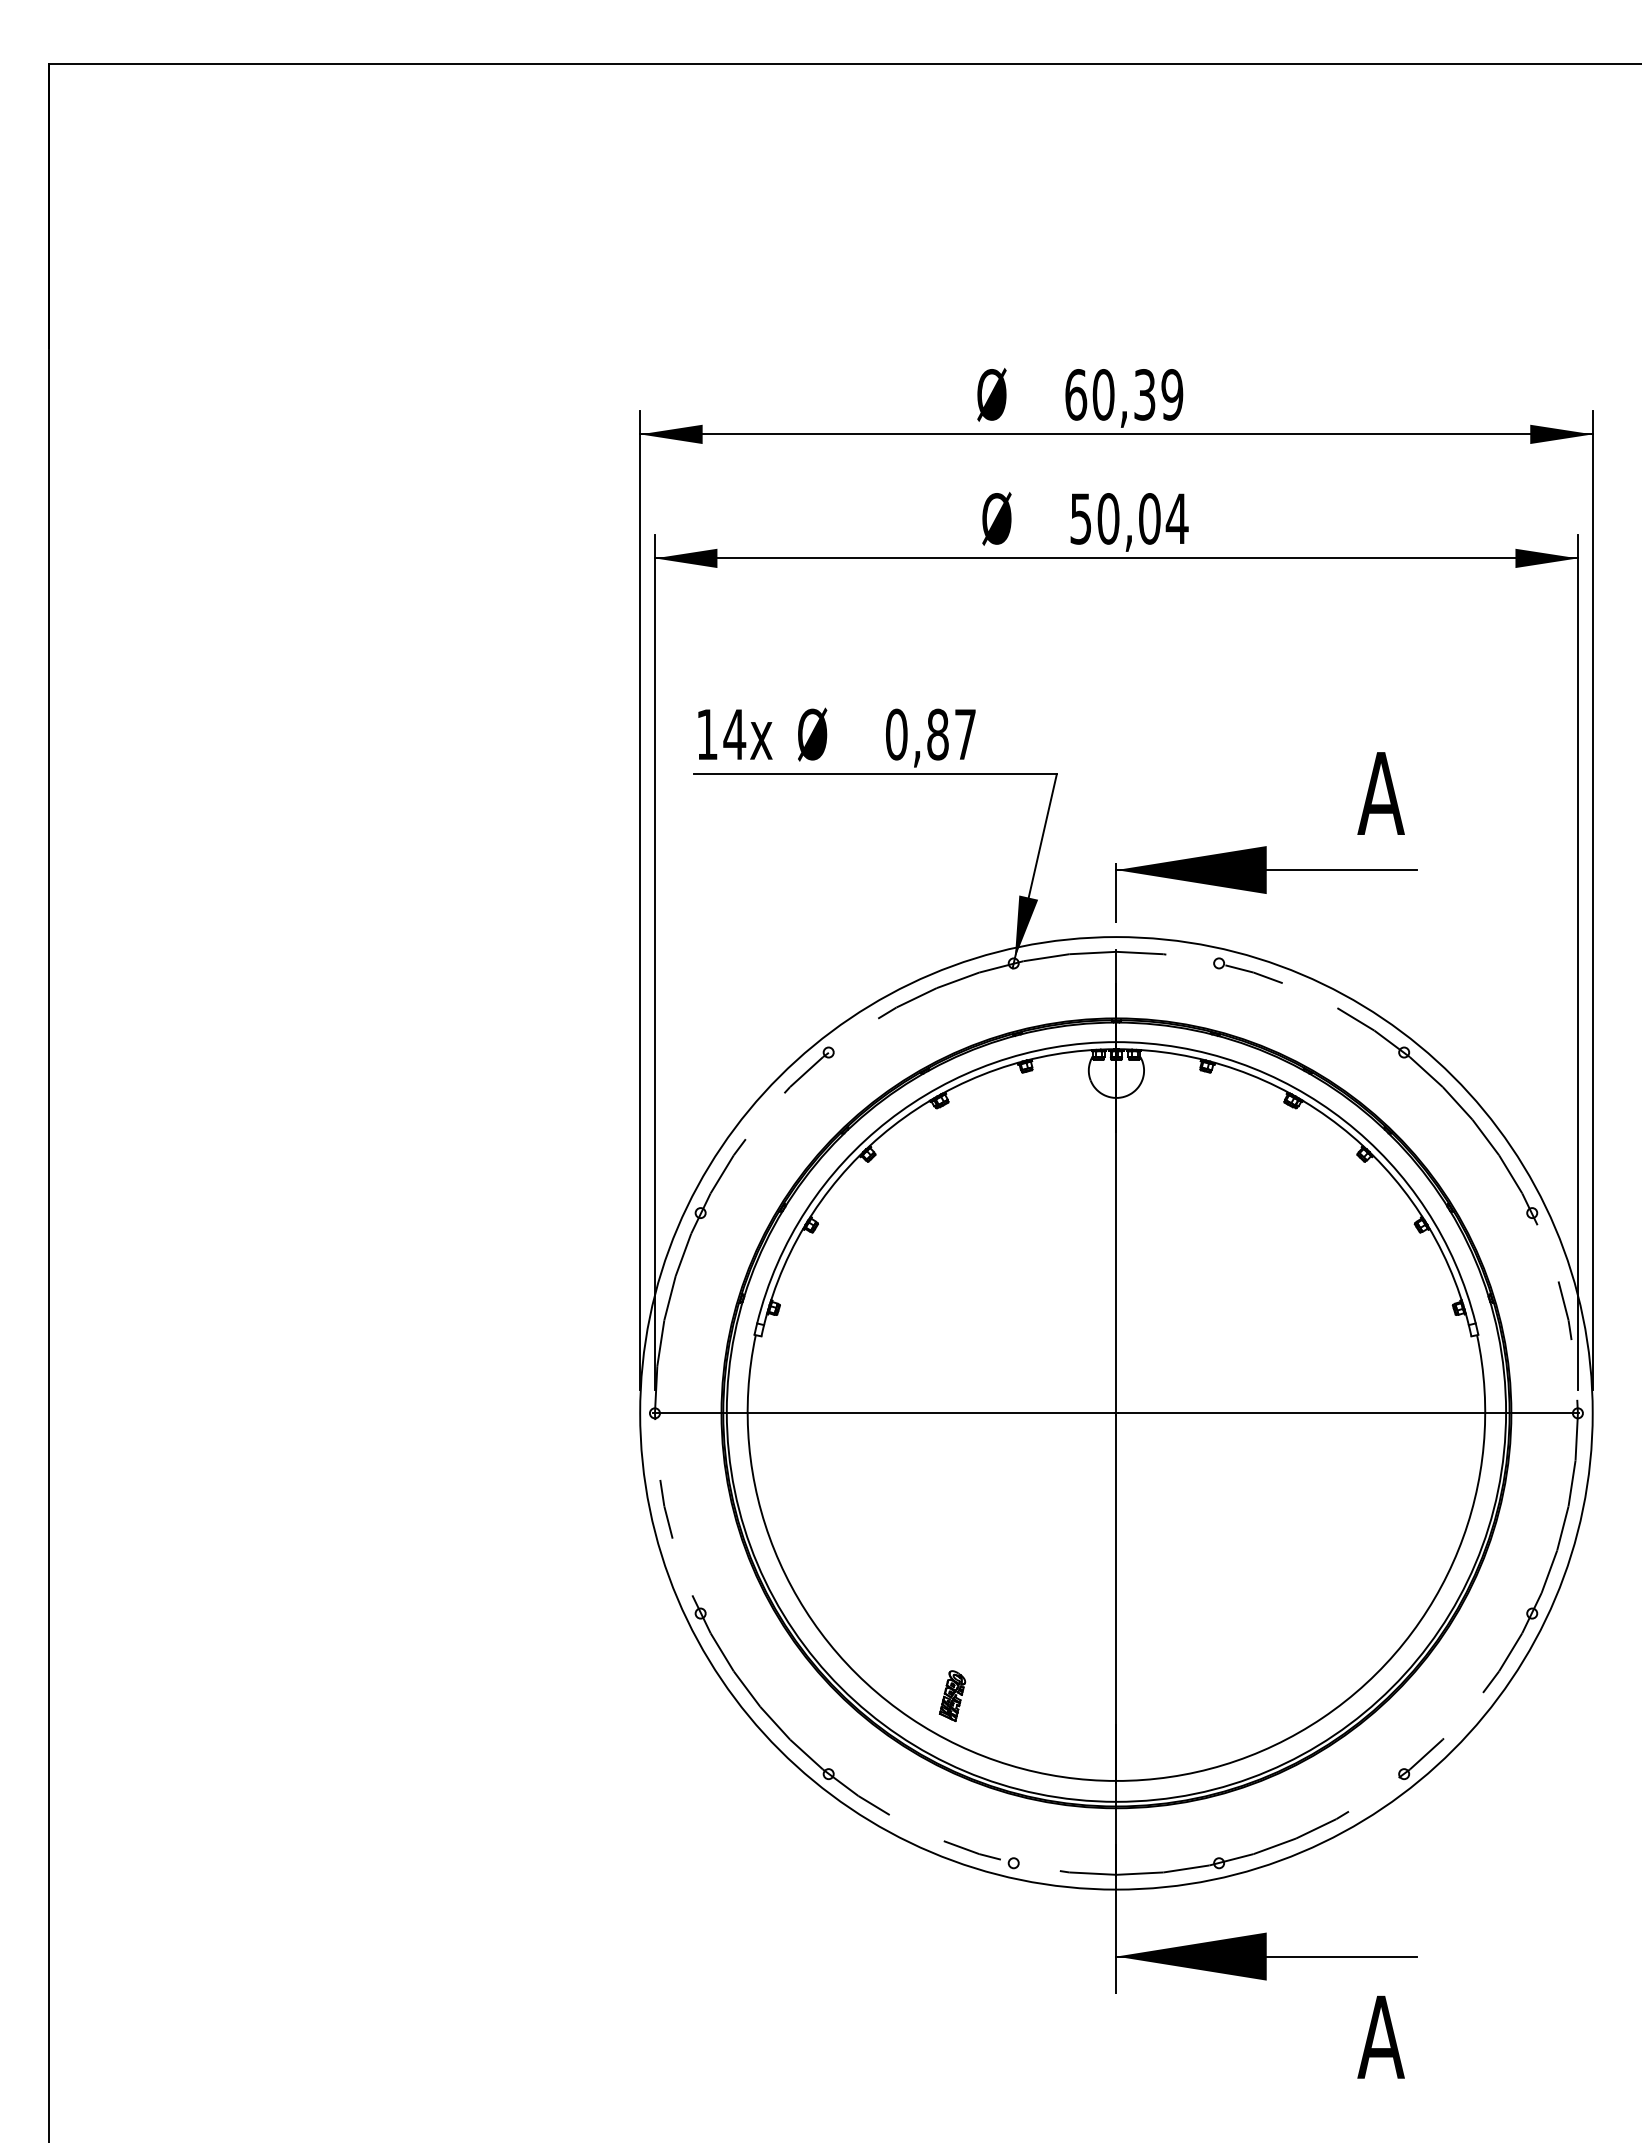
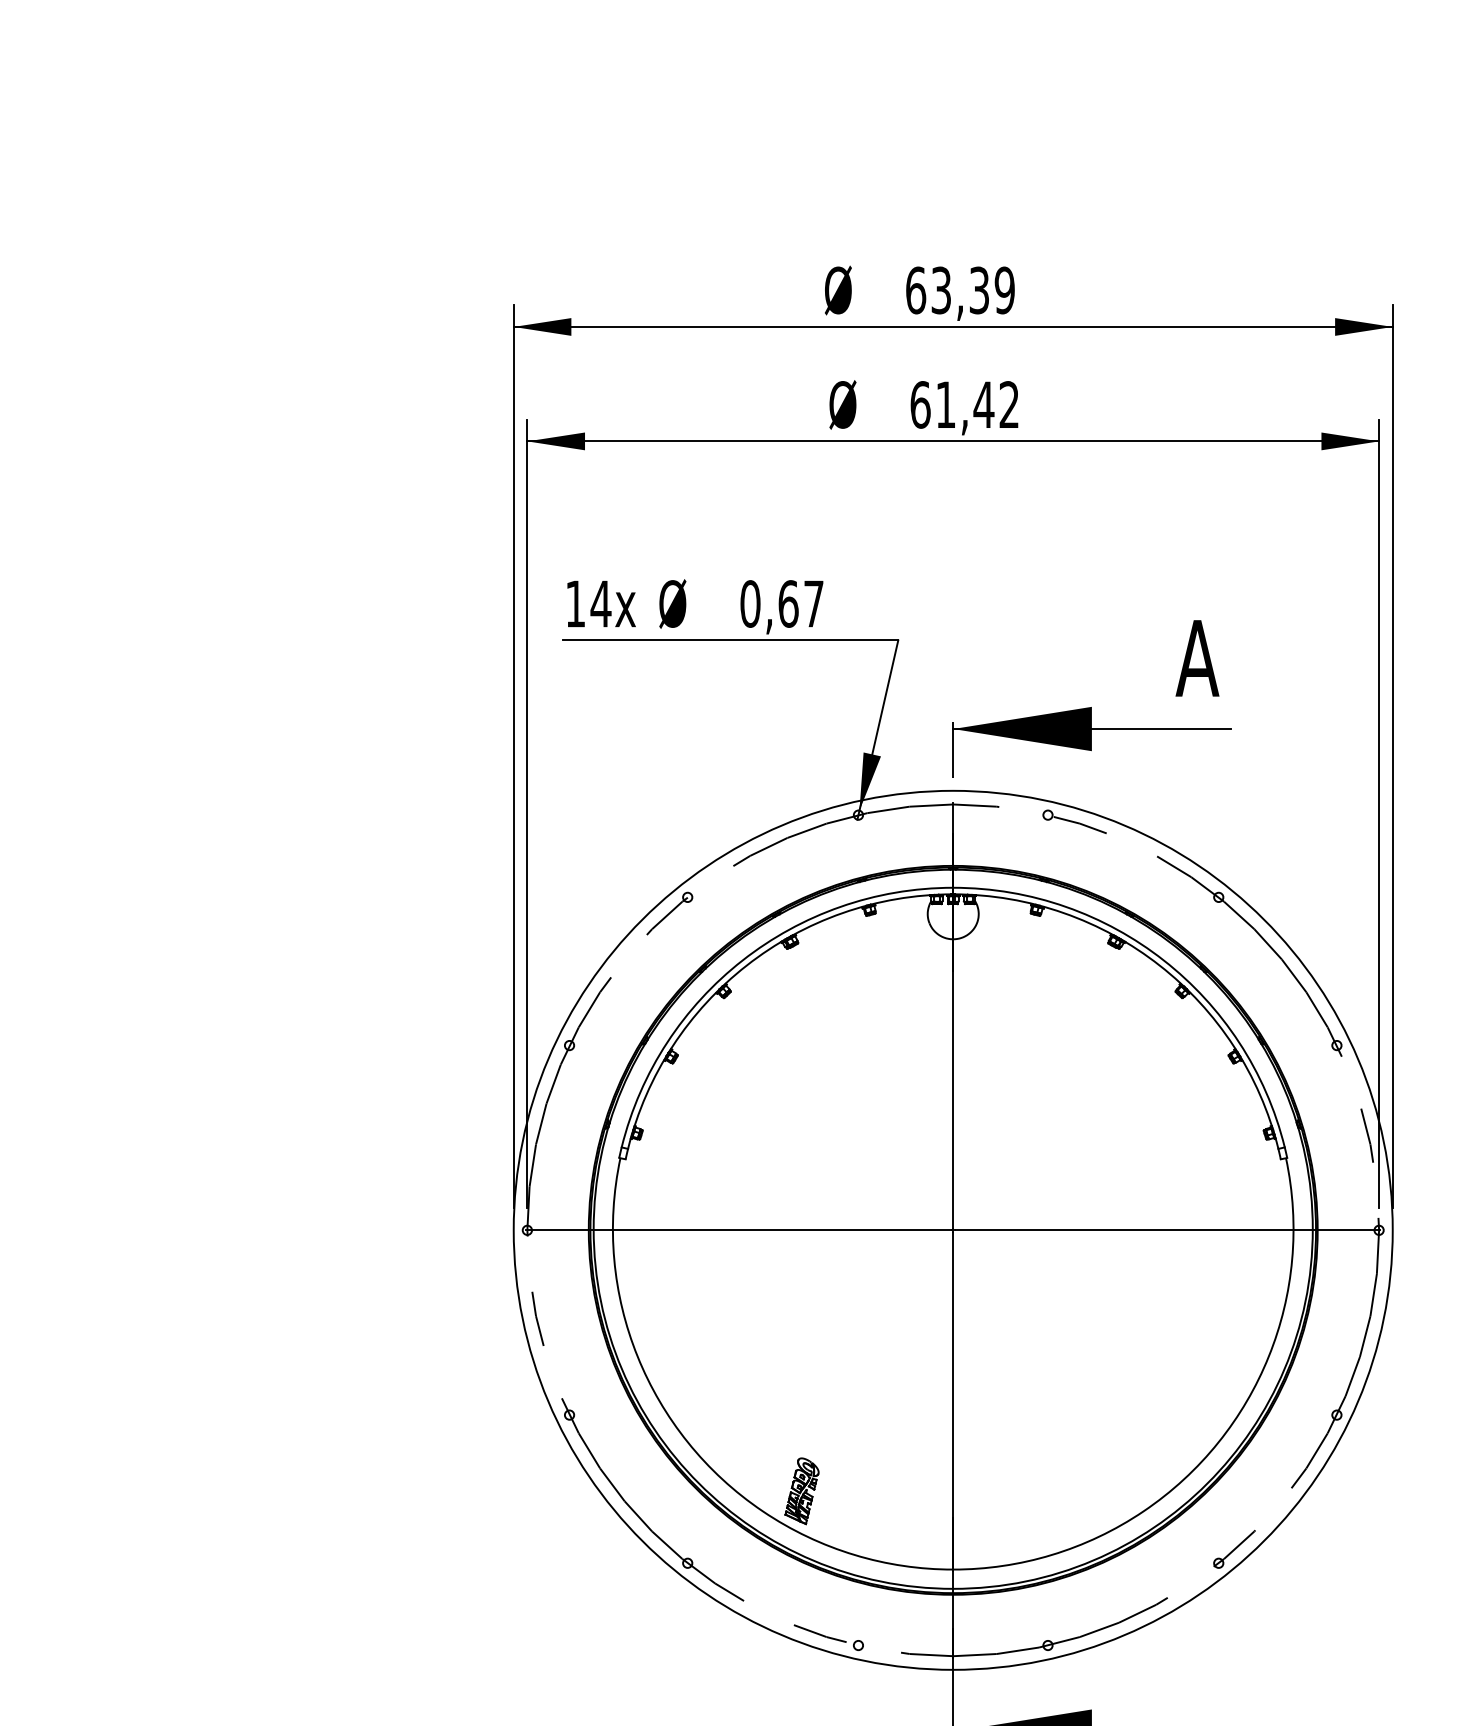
text: (1103, 394) -> (941, 290), 60,39 -> 63,39
text: (1129, 518) -> (965, 404), 50,04 -> 61,42
text: (938, 734) -> (789, 603), 0,87 -> 0,67
part: (952, 1695) -> (801, 1490), size x1.43

